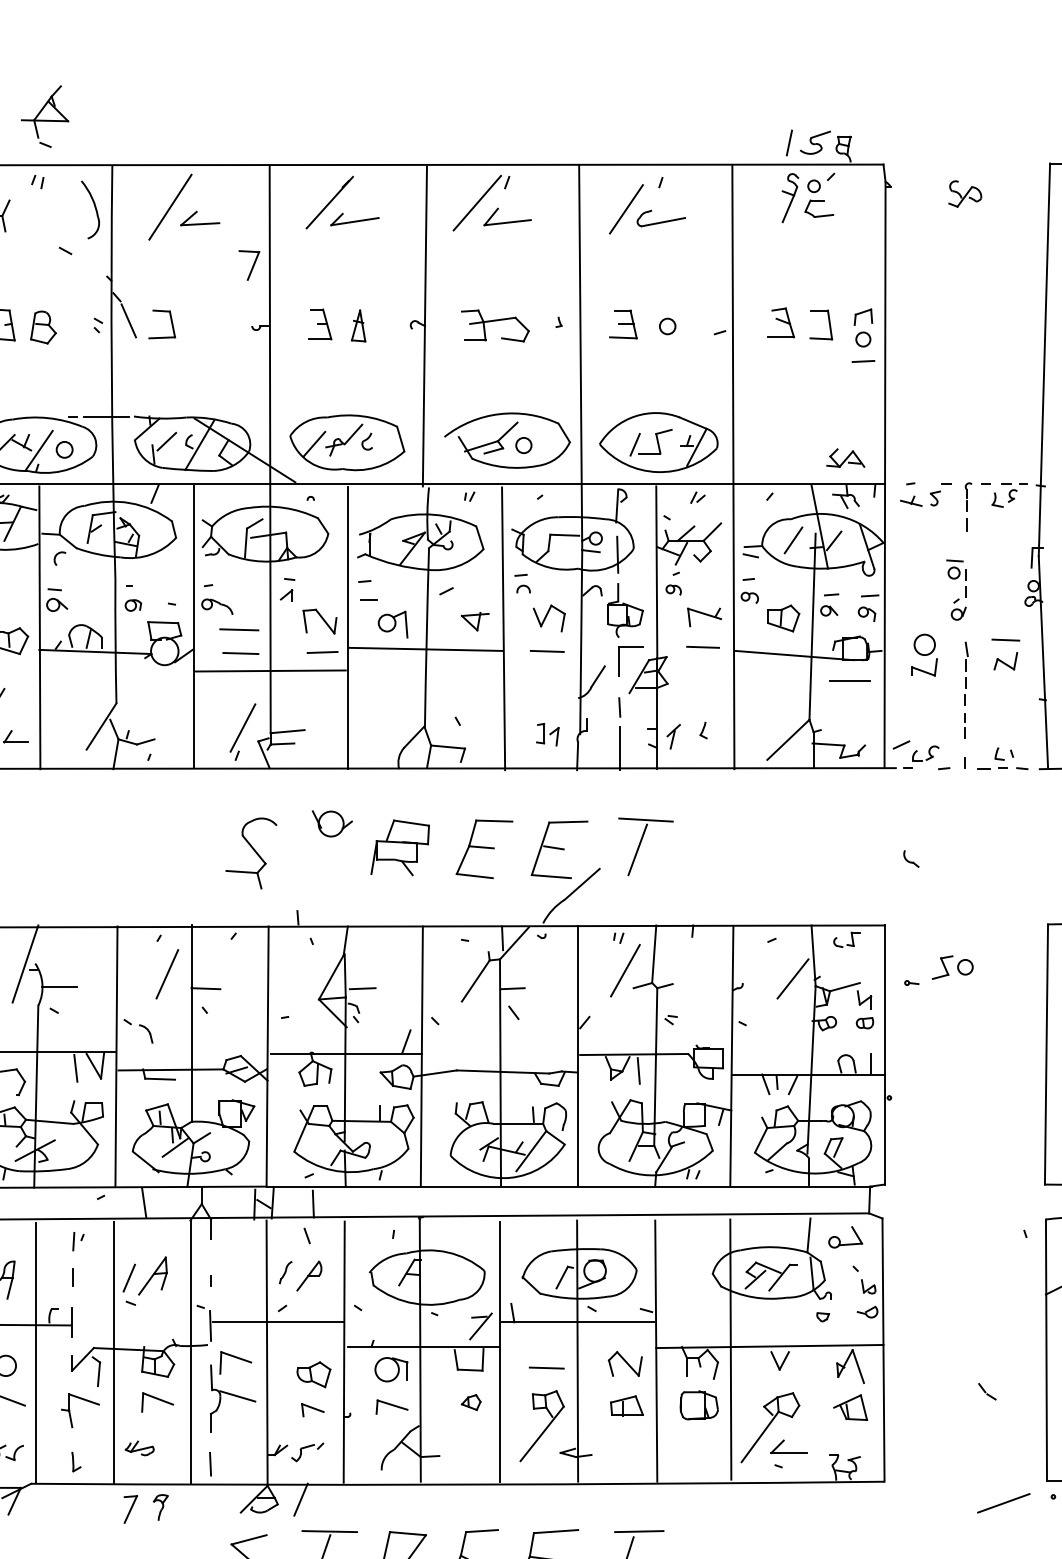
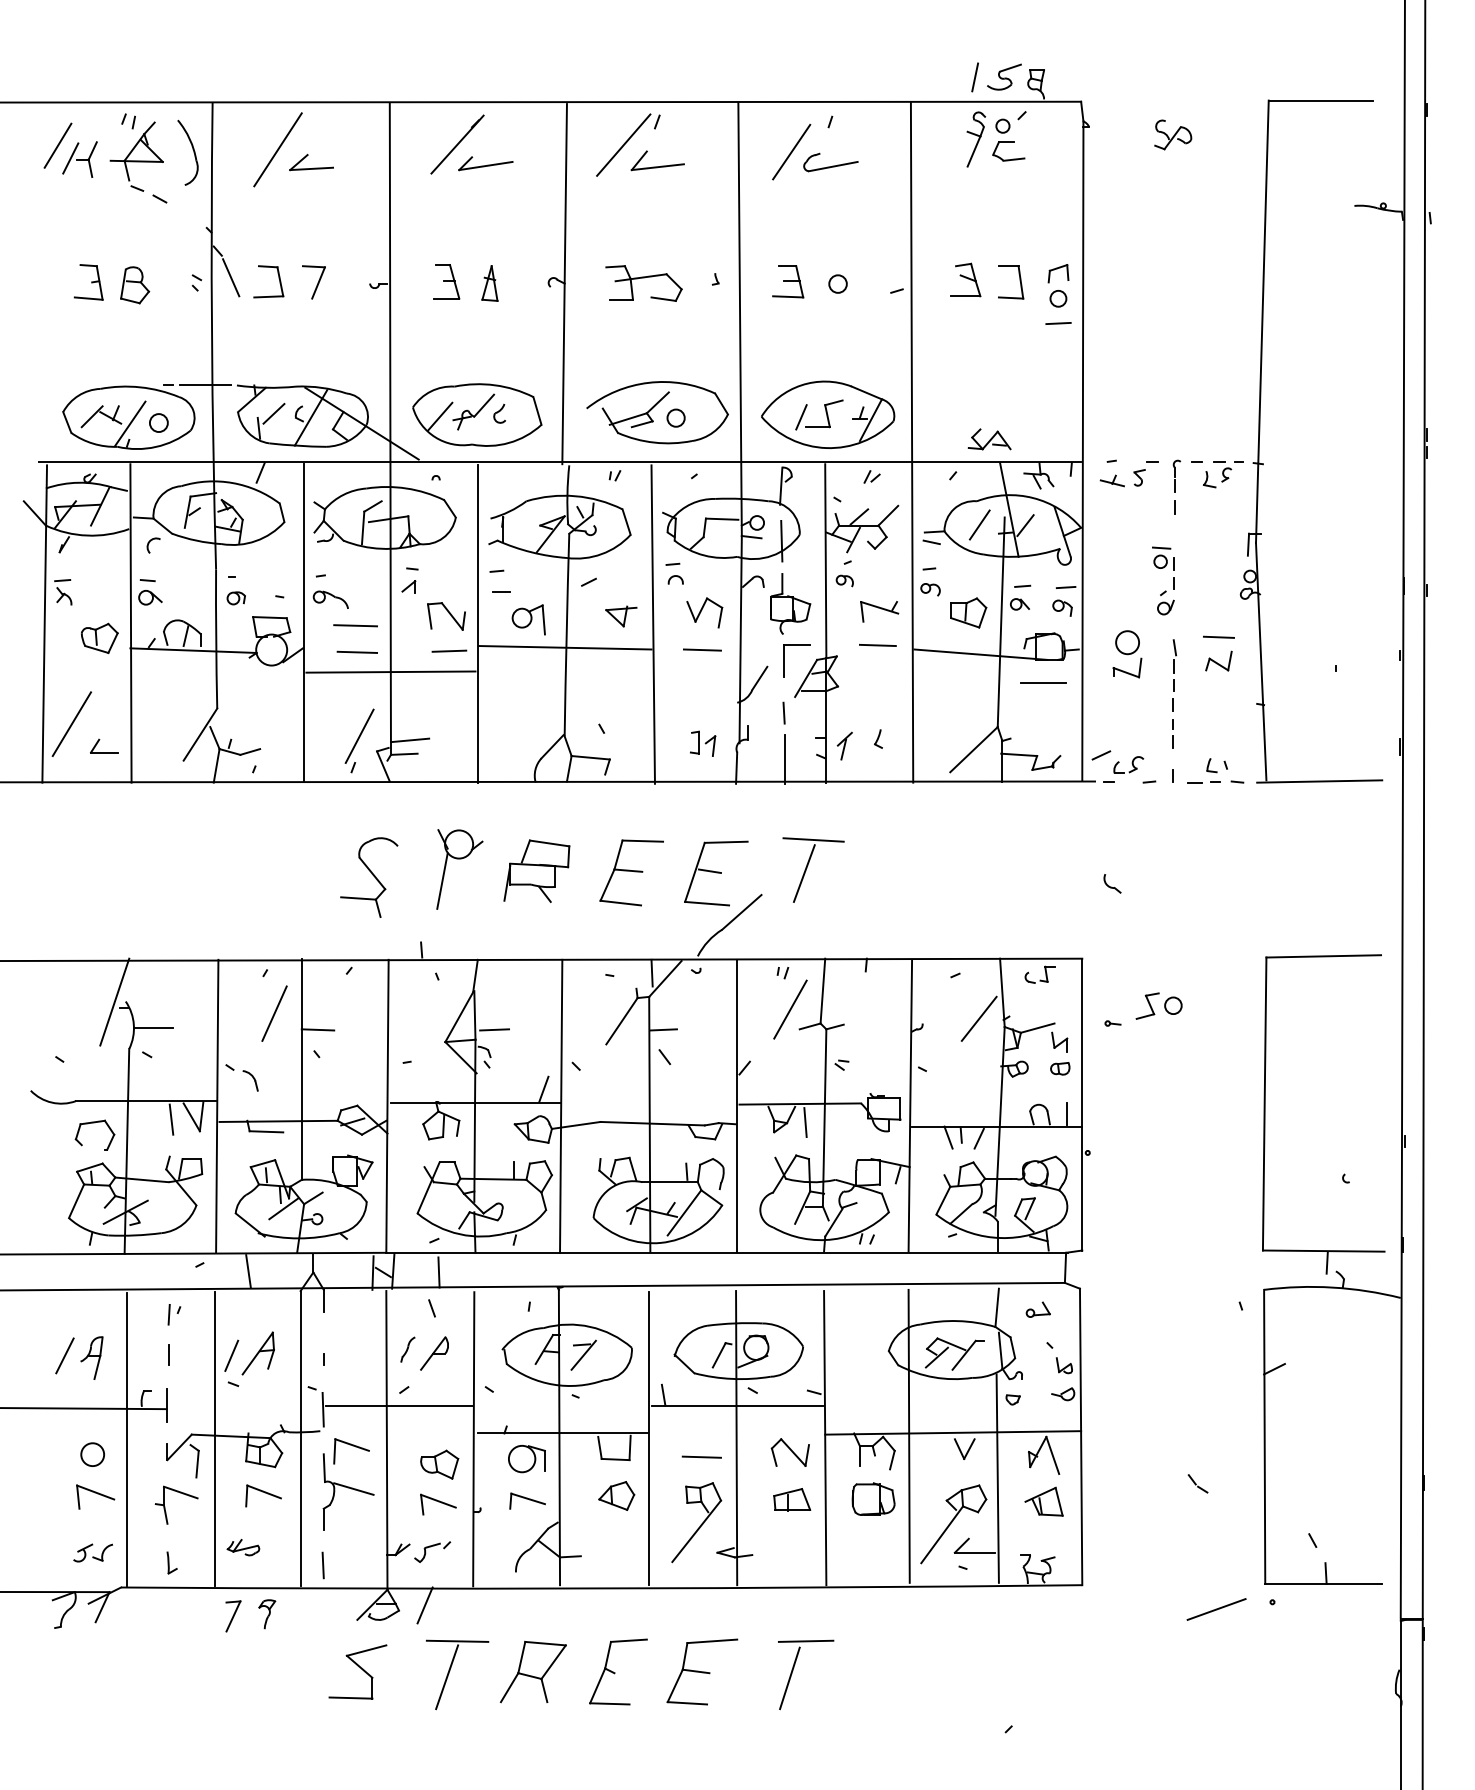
part: (44, 116) -> (136, 156), moved
part: (248, 265) -> (313, 282), moved
part: (845, 458) -> (989, 439), moved
line: (316, 856) -> (442, 880), added
part: (844, 1236) -> (1037, 1309), size x0.62
part: (480, 1325) -> (583, 1354), moved
line: (809, 1387) -> (997, 1478), added
part: (470, 1402) -> (616, 1495), size x1.67
part: (312, 1410) -> (438, 1504), size x1.43

